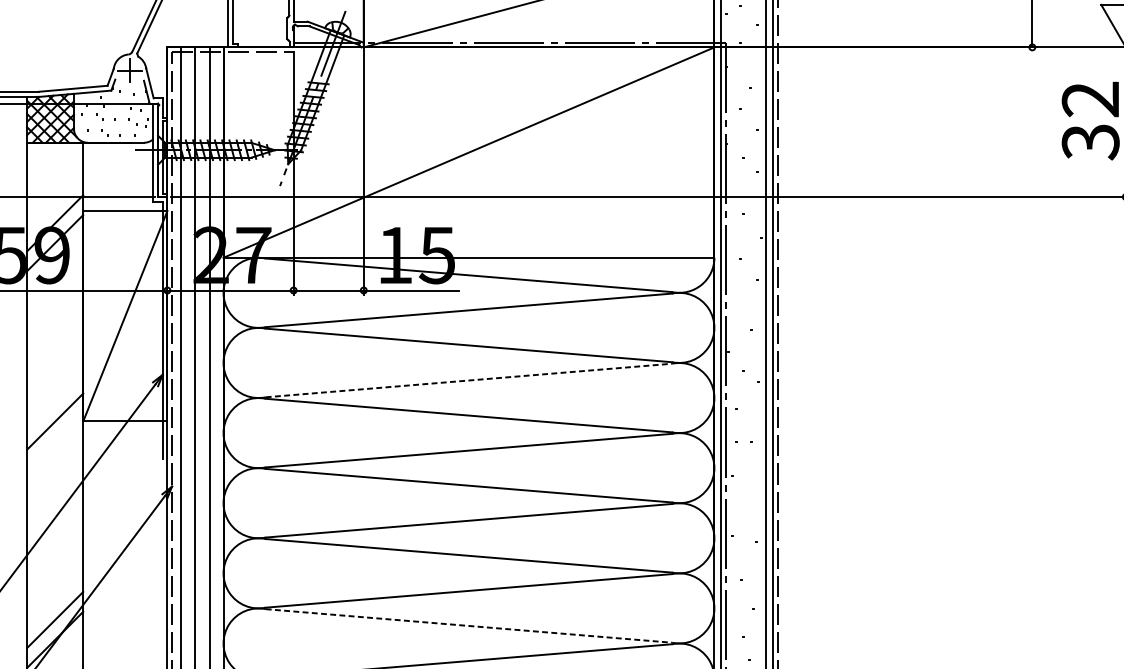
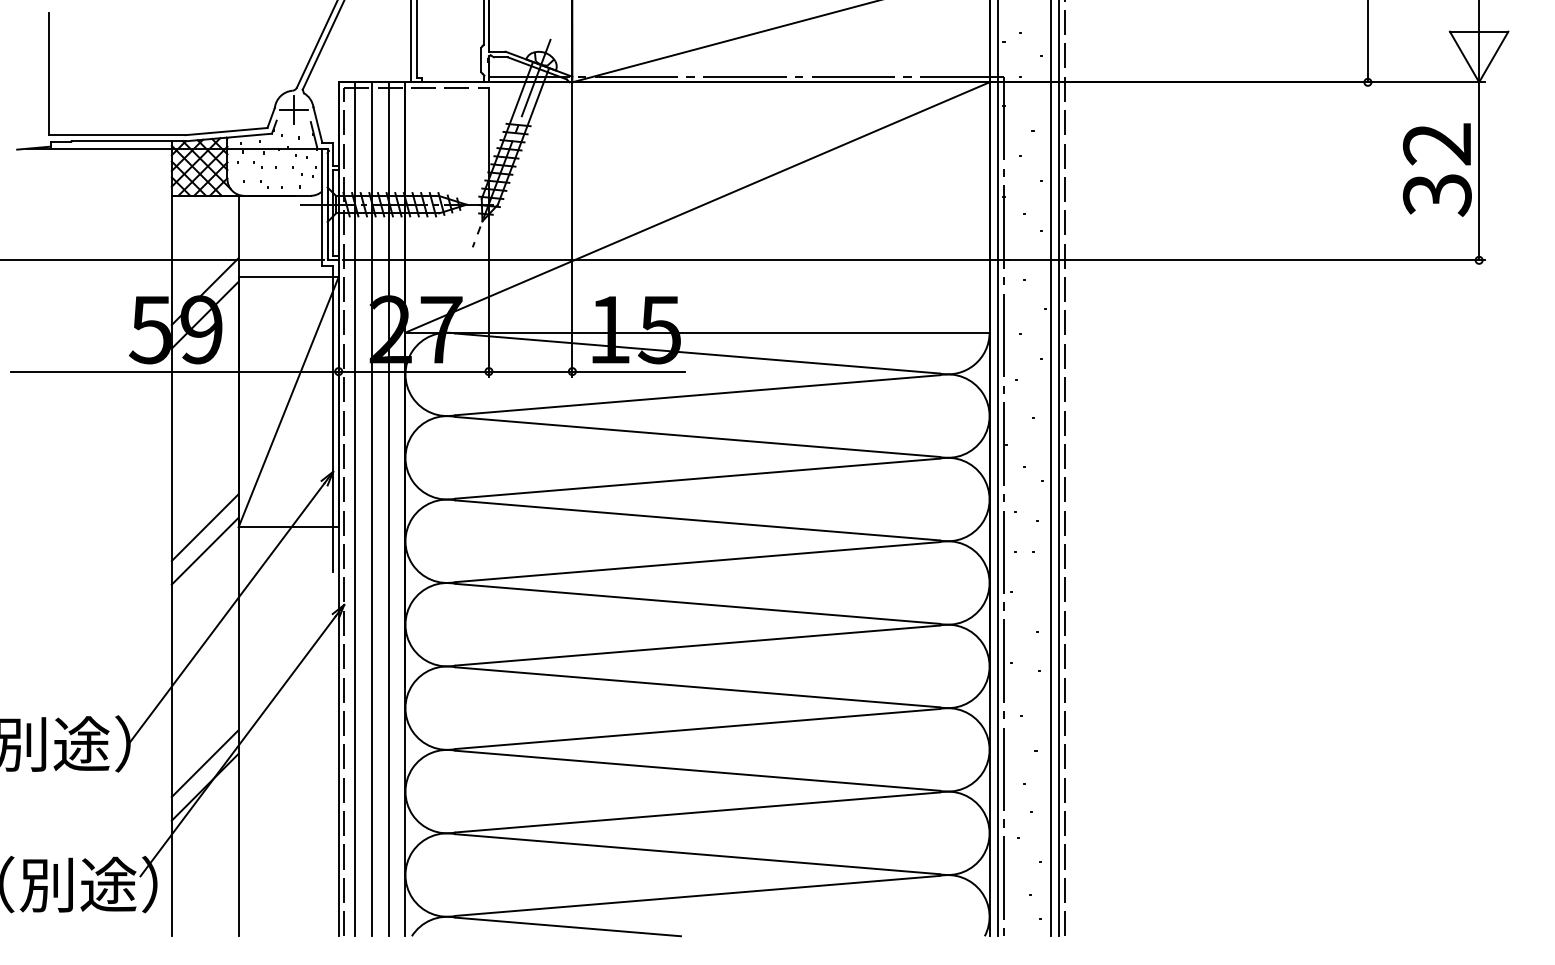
line: (468, 380) -> (697, 478), dashed -> solid
line: (54, 440) -> (204, 550), added
line: (468, 625) -> (697, 770), dashed -> solid

